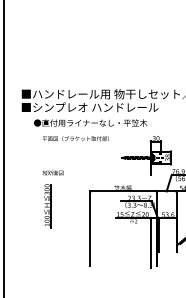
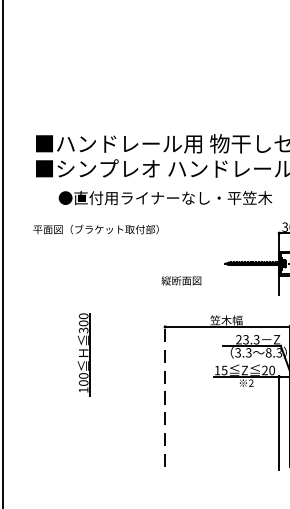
text: (75, 138) -> (95, 229), moved
text: (52, 172) -> (180, 279), moved
line: (90, 227) -> (165, 394), solid -> dashed

